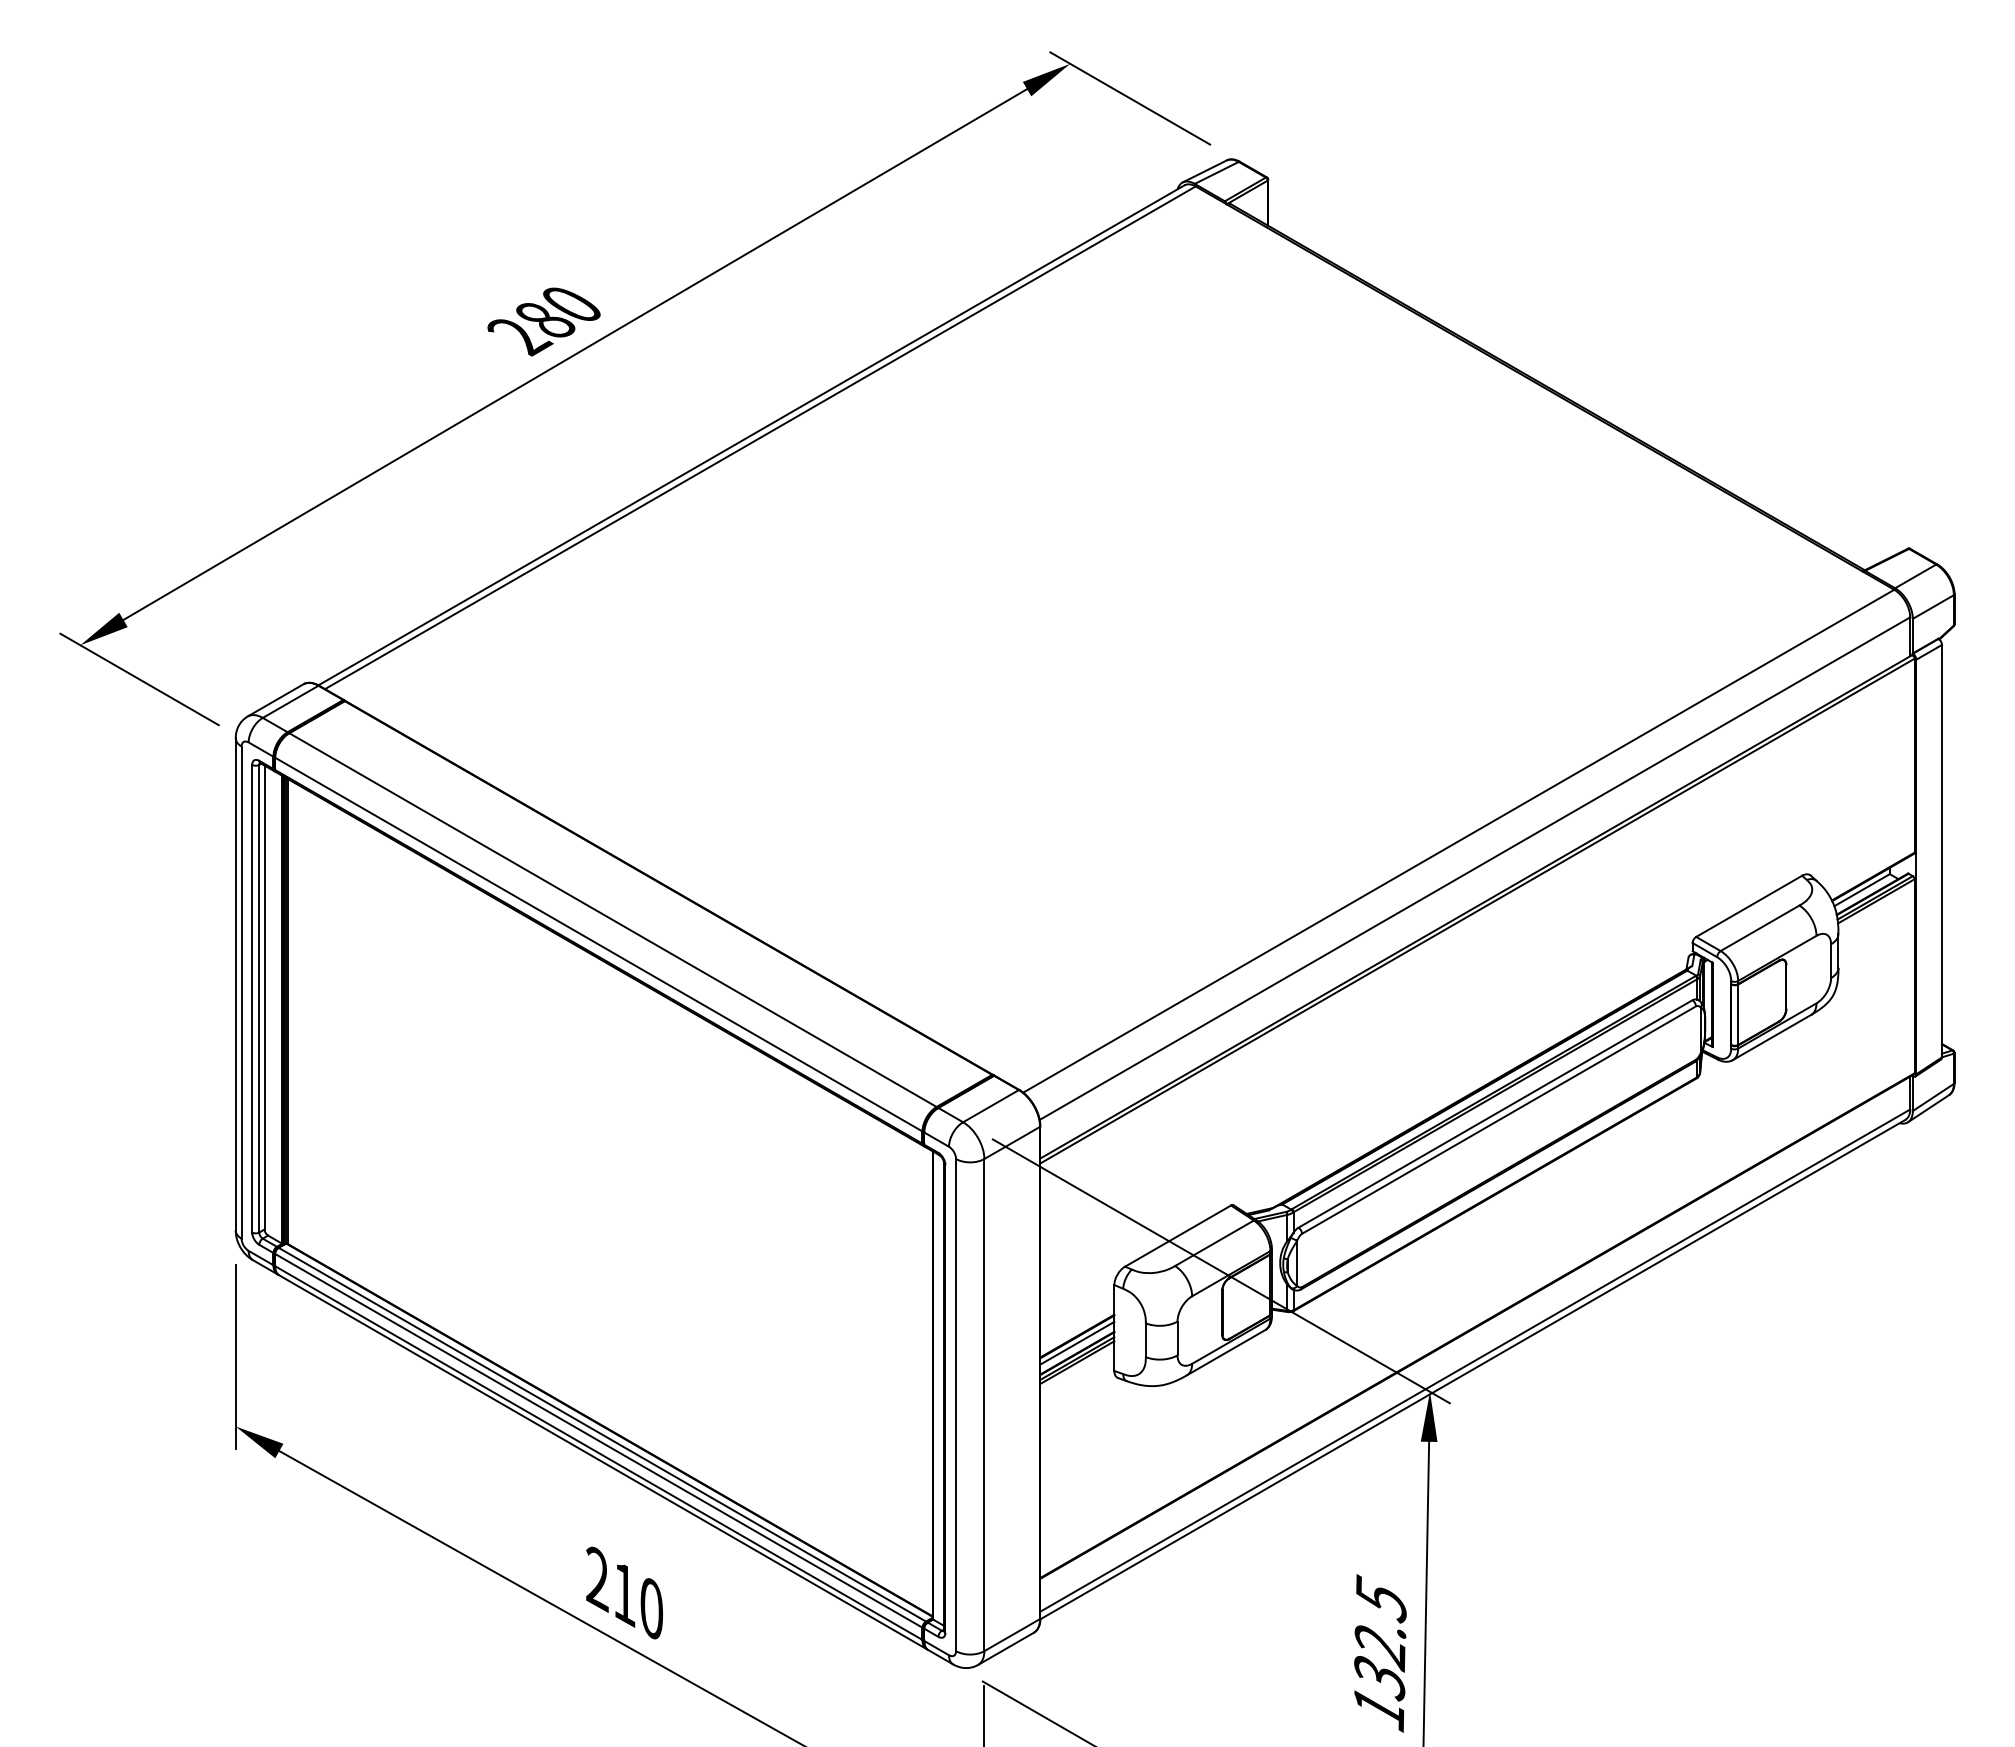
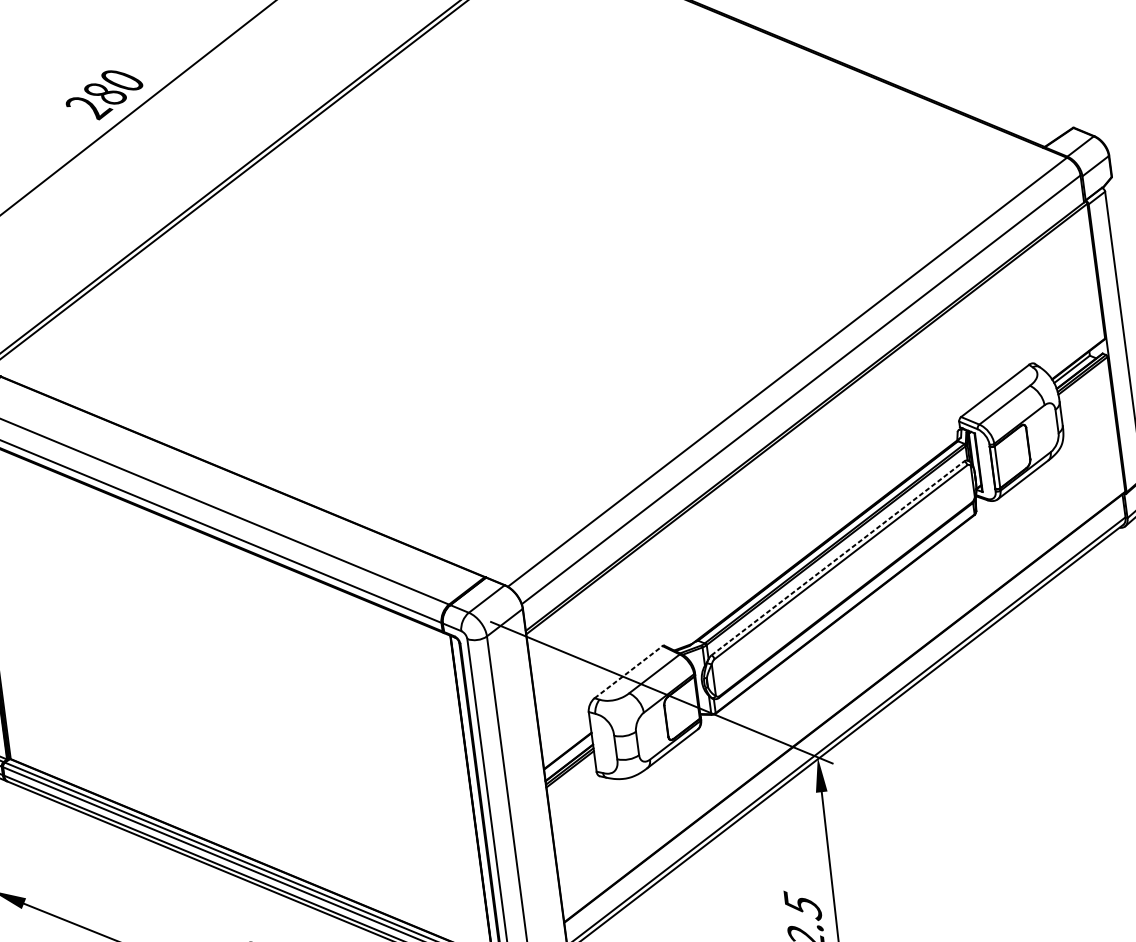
line: (1495, 1113) -> (837, 558), solid -> dashed
line: (1178, 1235) -> (628, 671), solid -> dashed
line: (1077, 1342) -> (568, 755), removed

